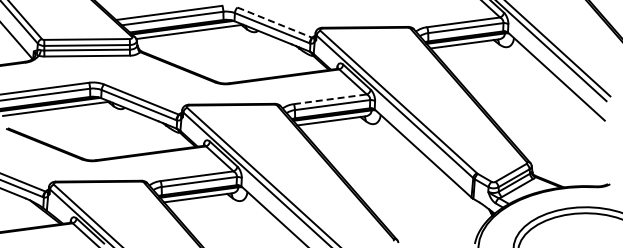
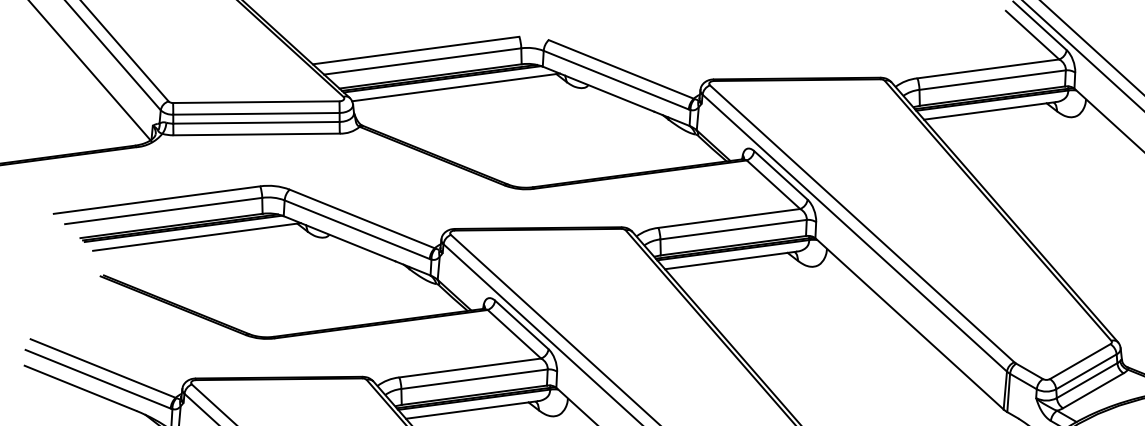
line: (275, 22) -> (622, 69), dashed -> solid
line: (330, 99) -> (729, 218), dashed -> solid

